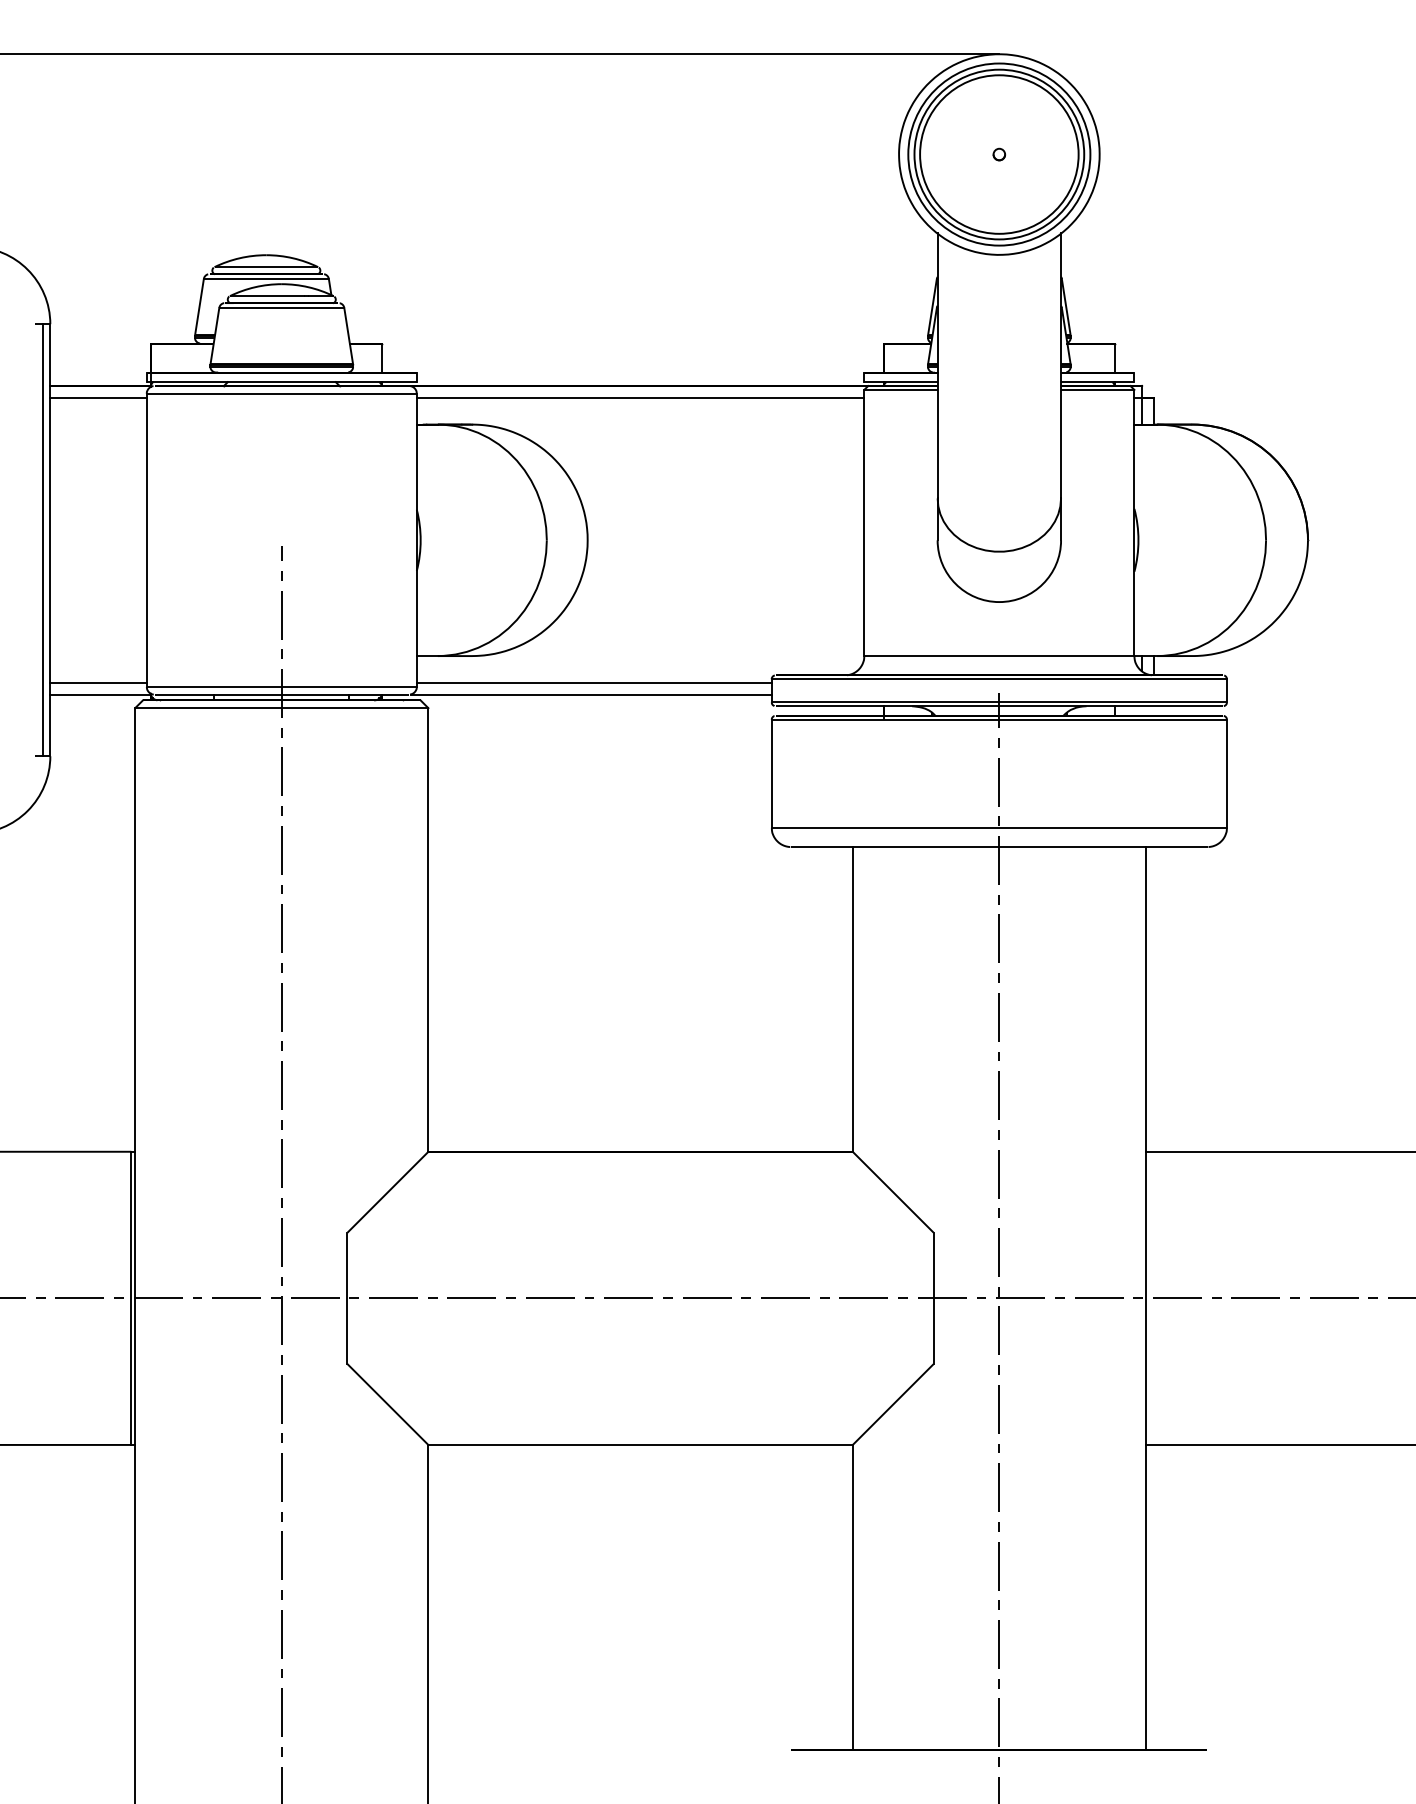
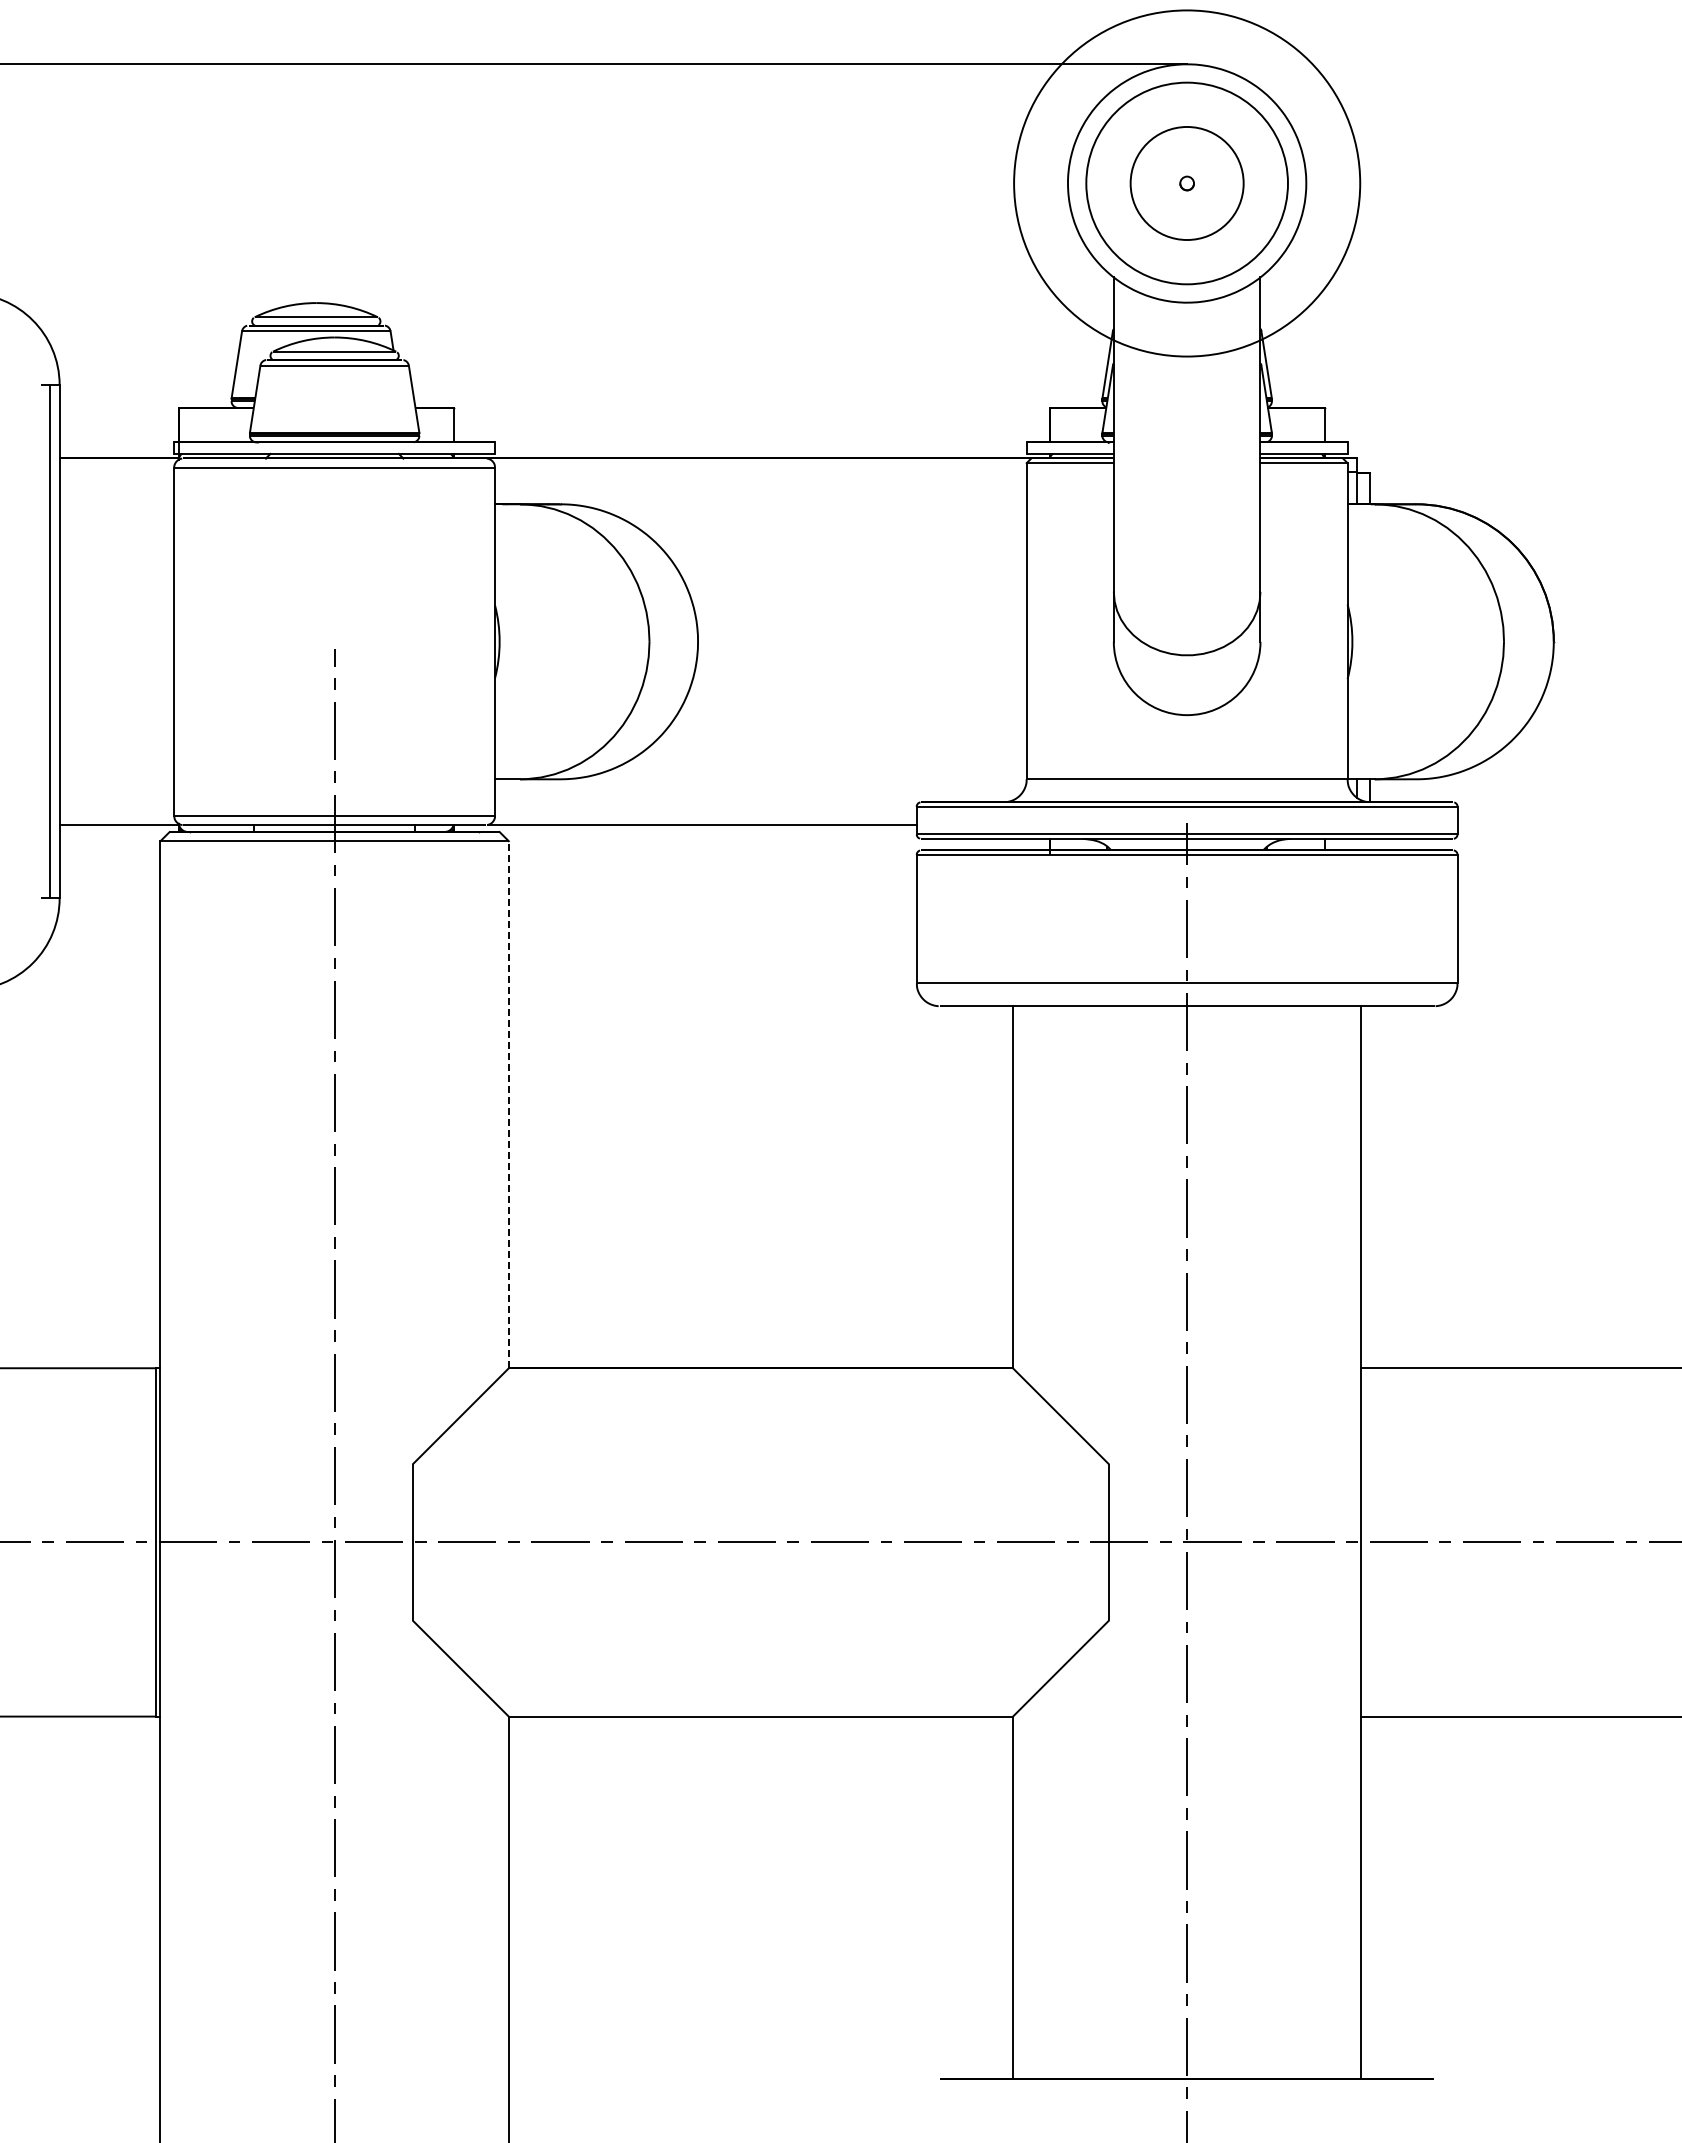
circle: (998, 154) -> (1186, 183), size x0.6
circle: (998, 154) -> (1186, 183), size x1.6
line: (98, 397) -> (116, 472), removed
line: (640, 397) -> (760, 472), removed
line: (98, 683) -> (116, 811), removed
line: (593, 683) -> (705, 811), removed
line: (428, 929) -> (508, 1104), solid -> dashed

